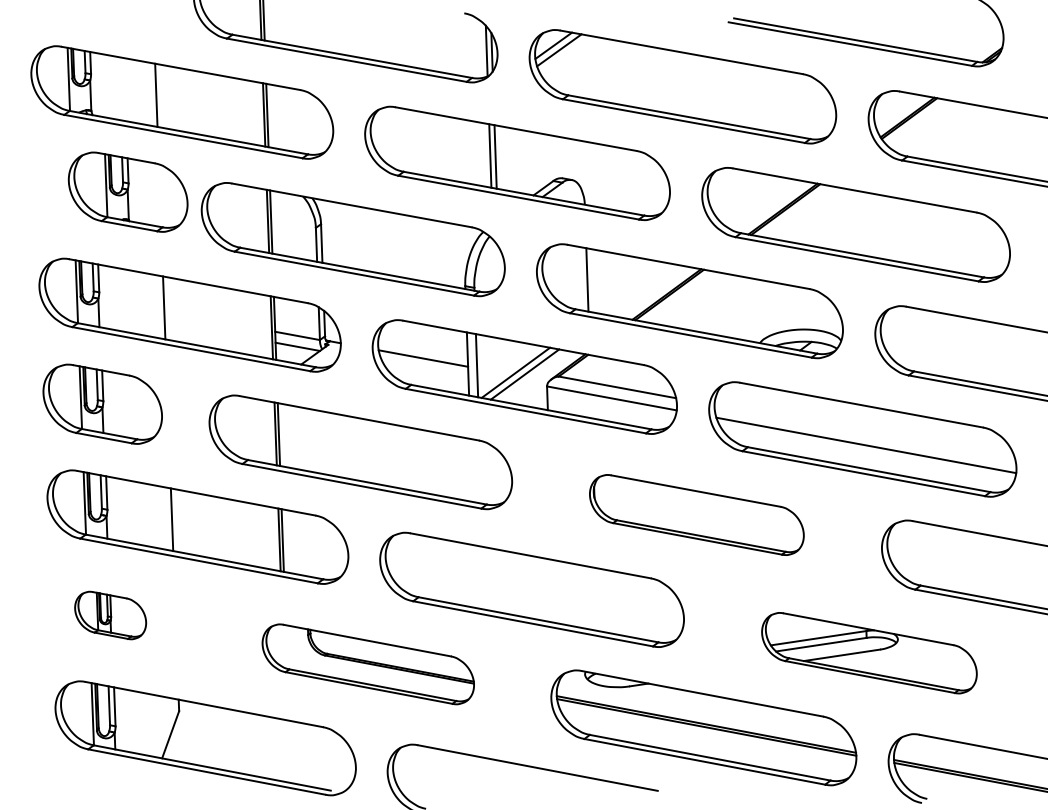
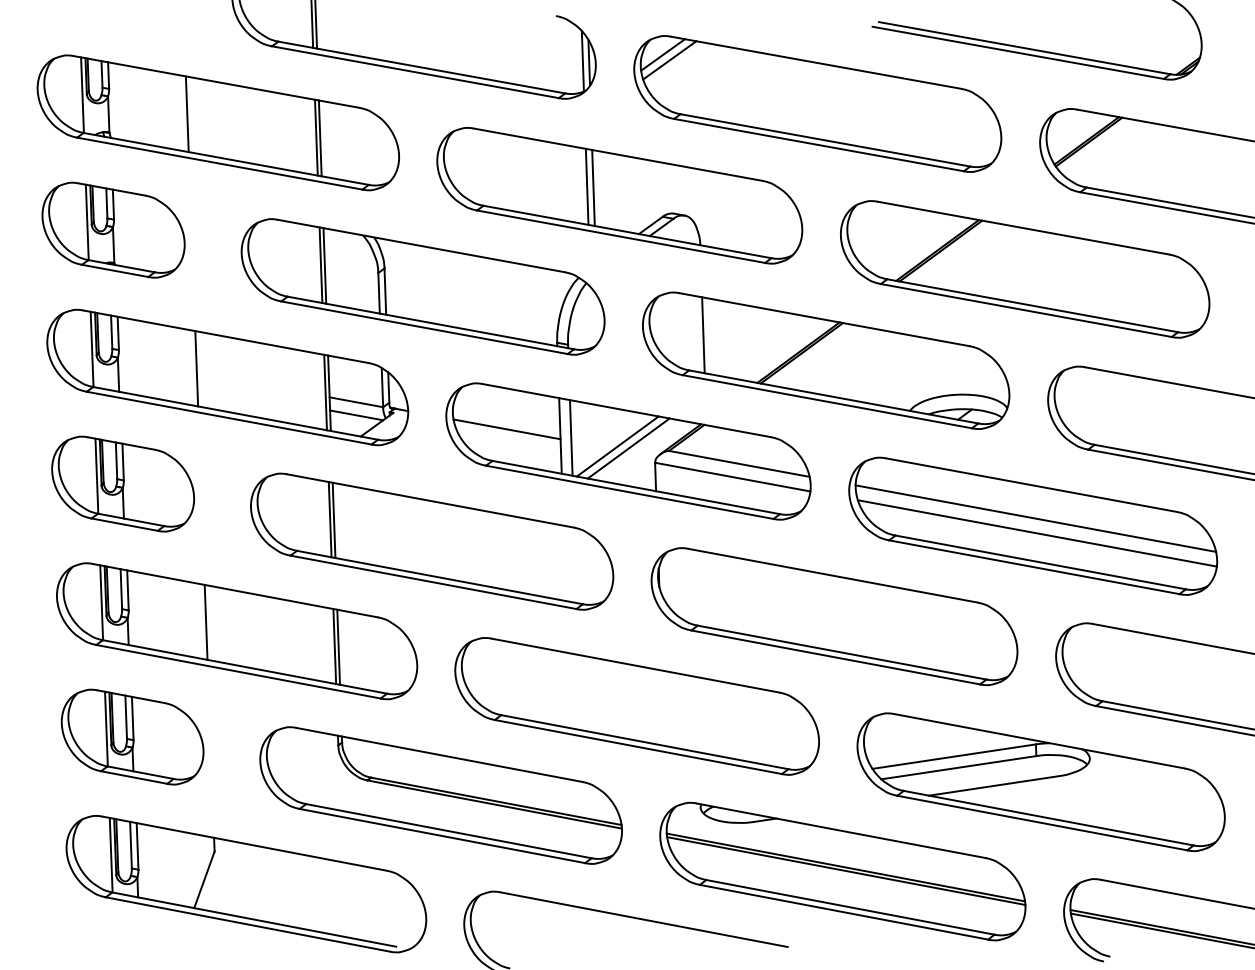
part: (128, 191) -> (113, 229), moved
line: (864, 432) -> (1035, 518), added
part: (696, 514) -> (834, 616), size x1.43
part: (110, 615) -> (132, 736), size x1.67
part: (868, 652) -> (1040, 781), size x1.43
part: (367, 664) -> (440, 795), size x1.43

